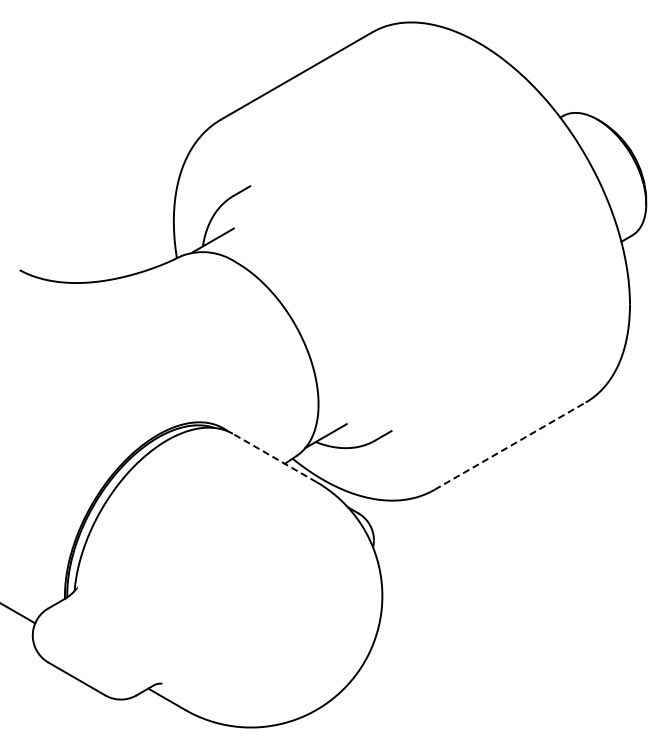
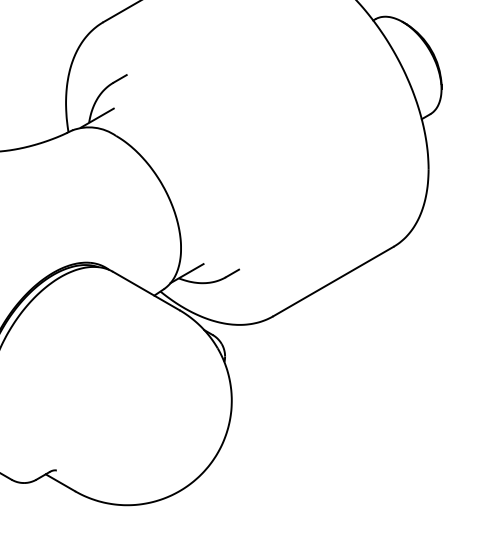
line: (510, 445) -> (333, 281), dashed -> solid
line: (274, 457) -> (146, 290), dashed -> solid

